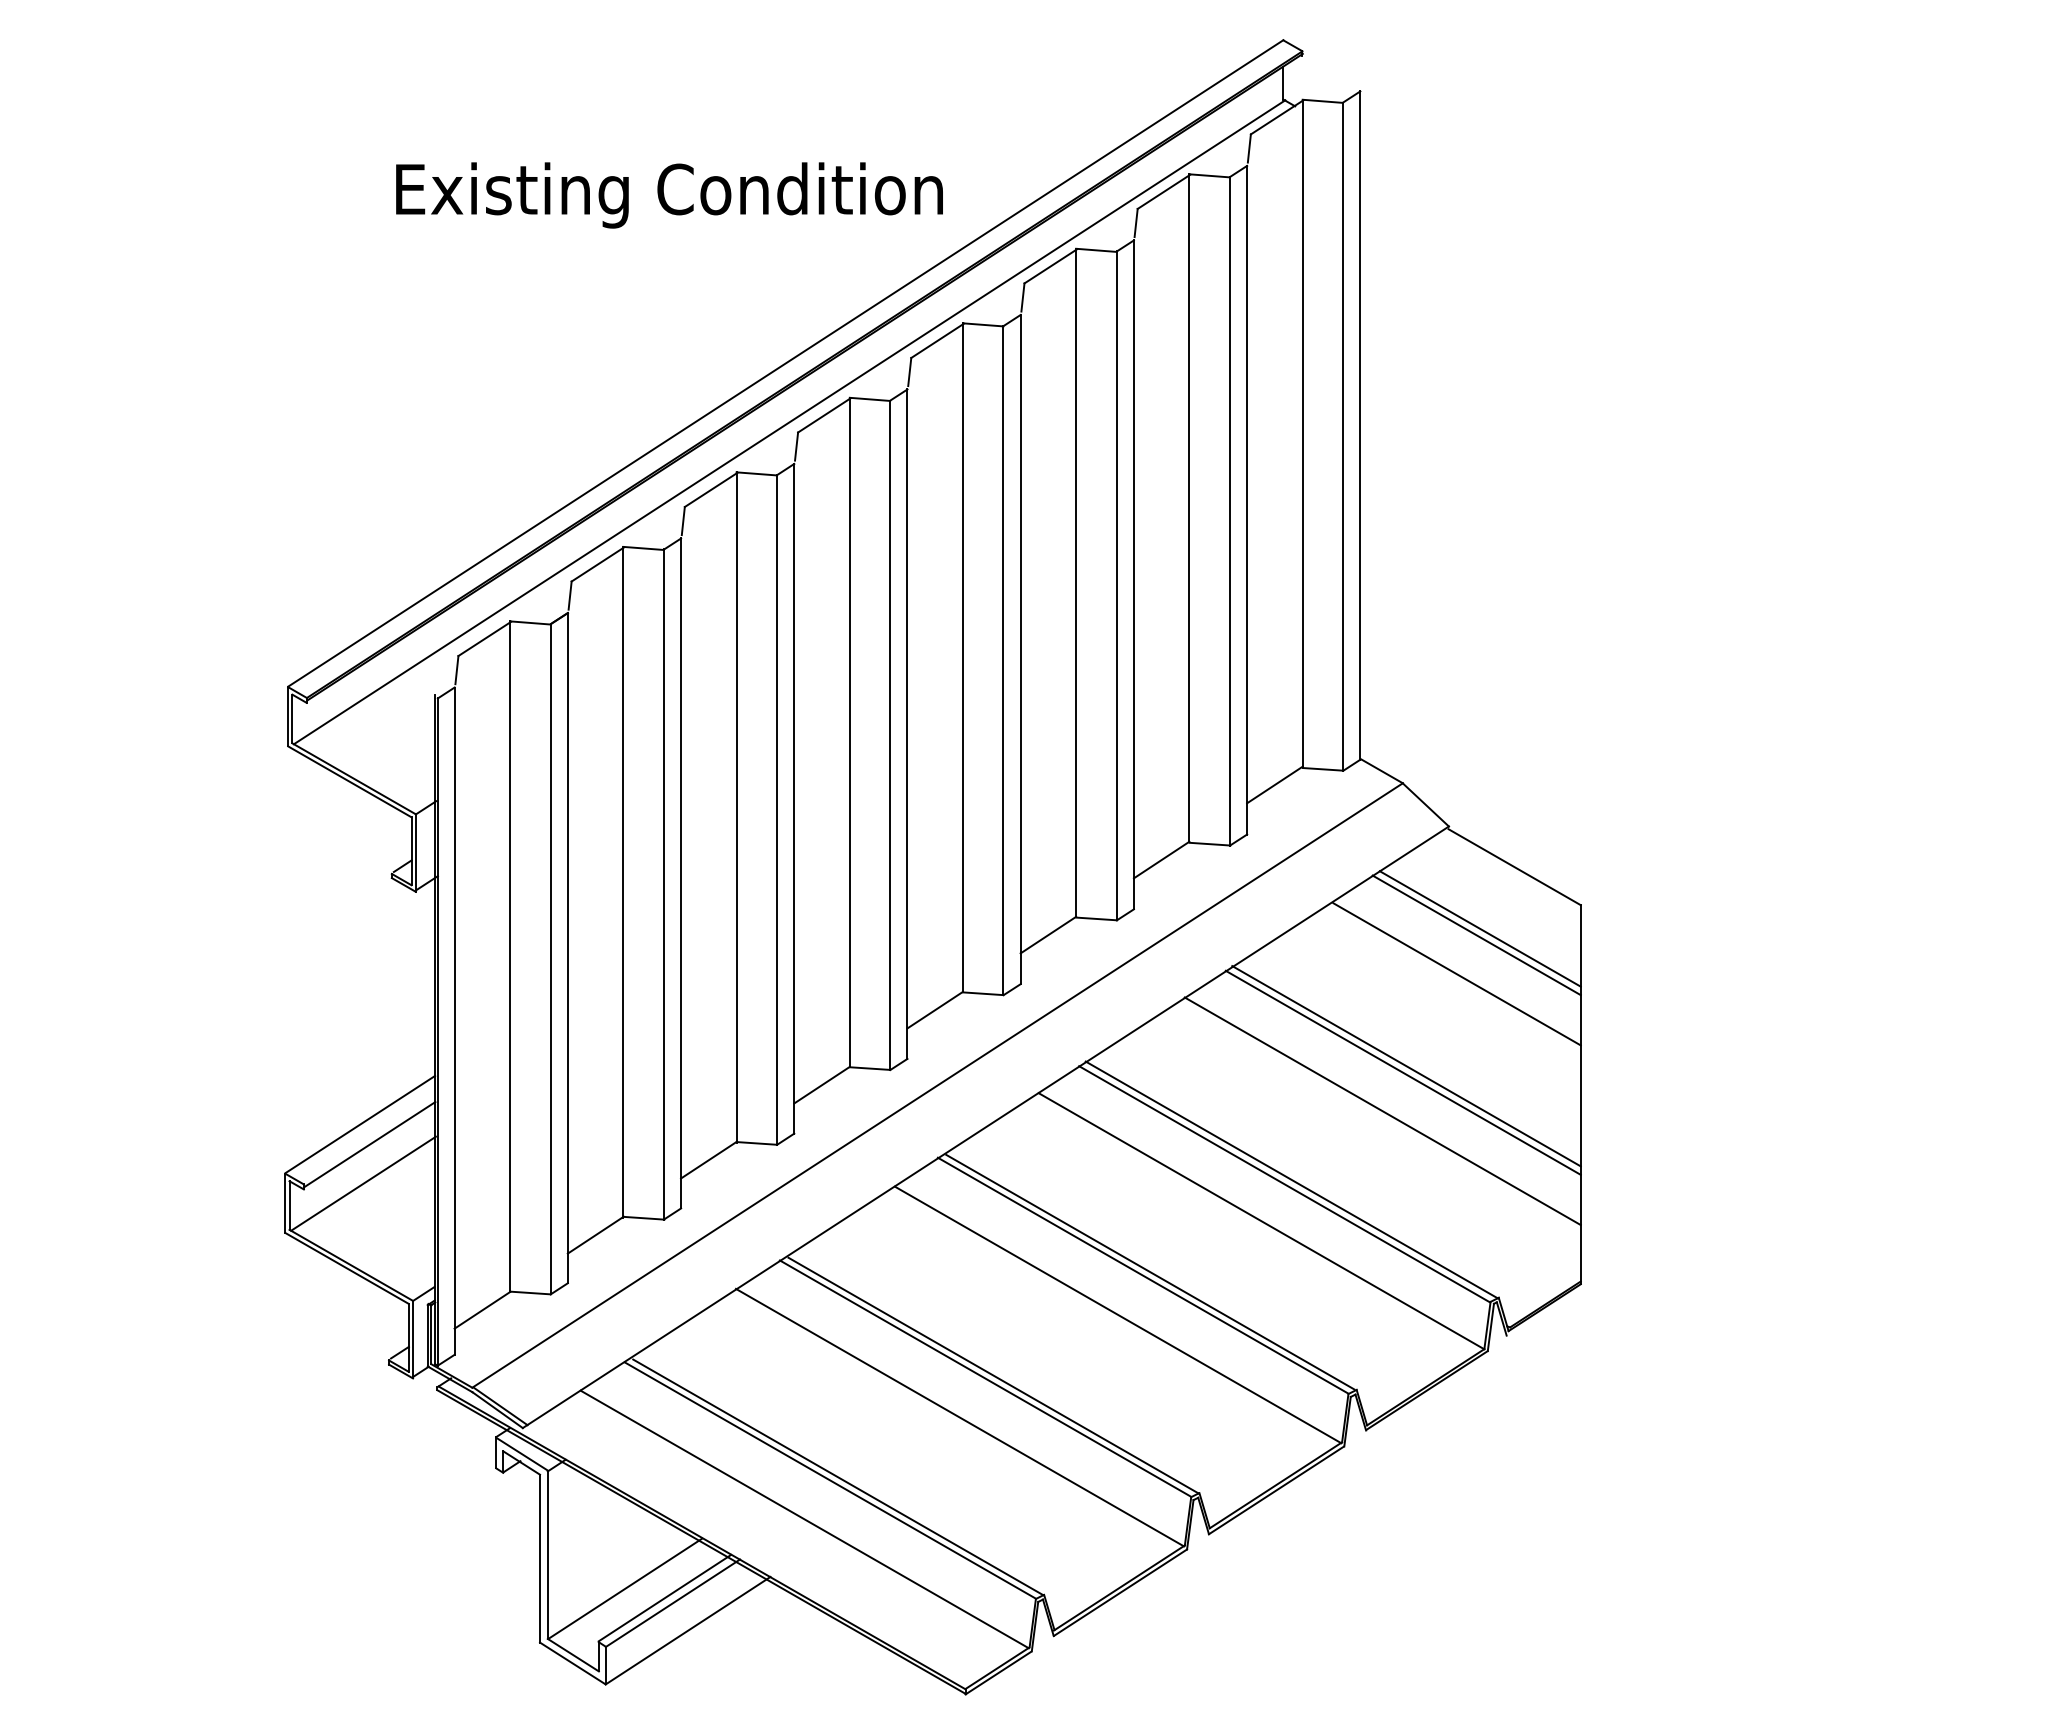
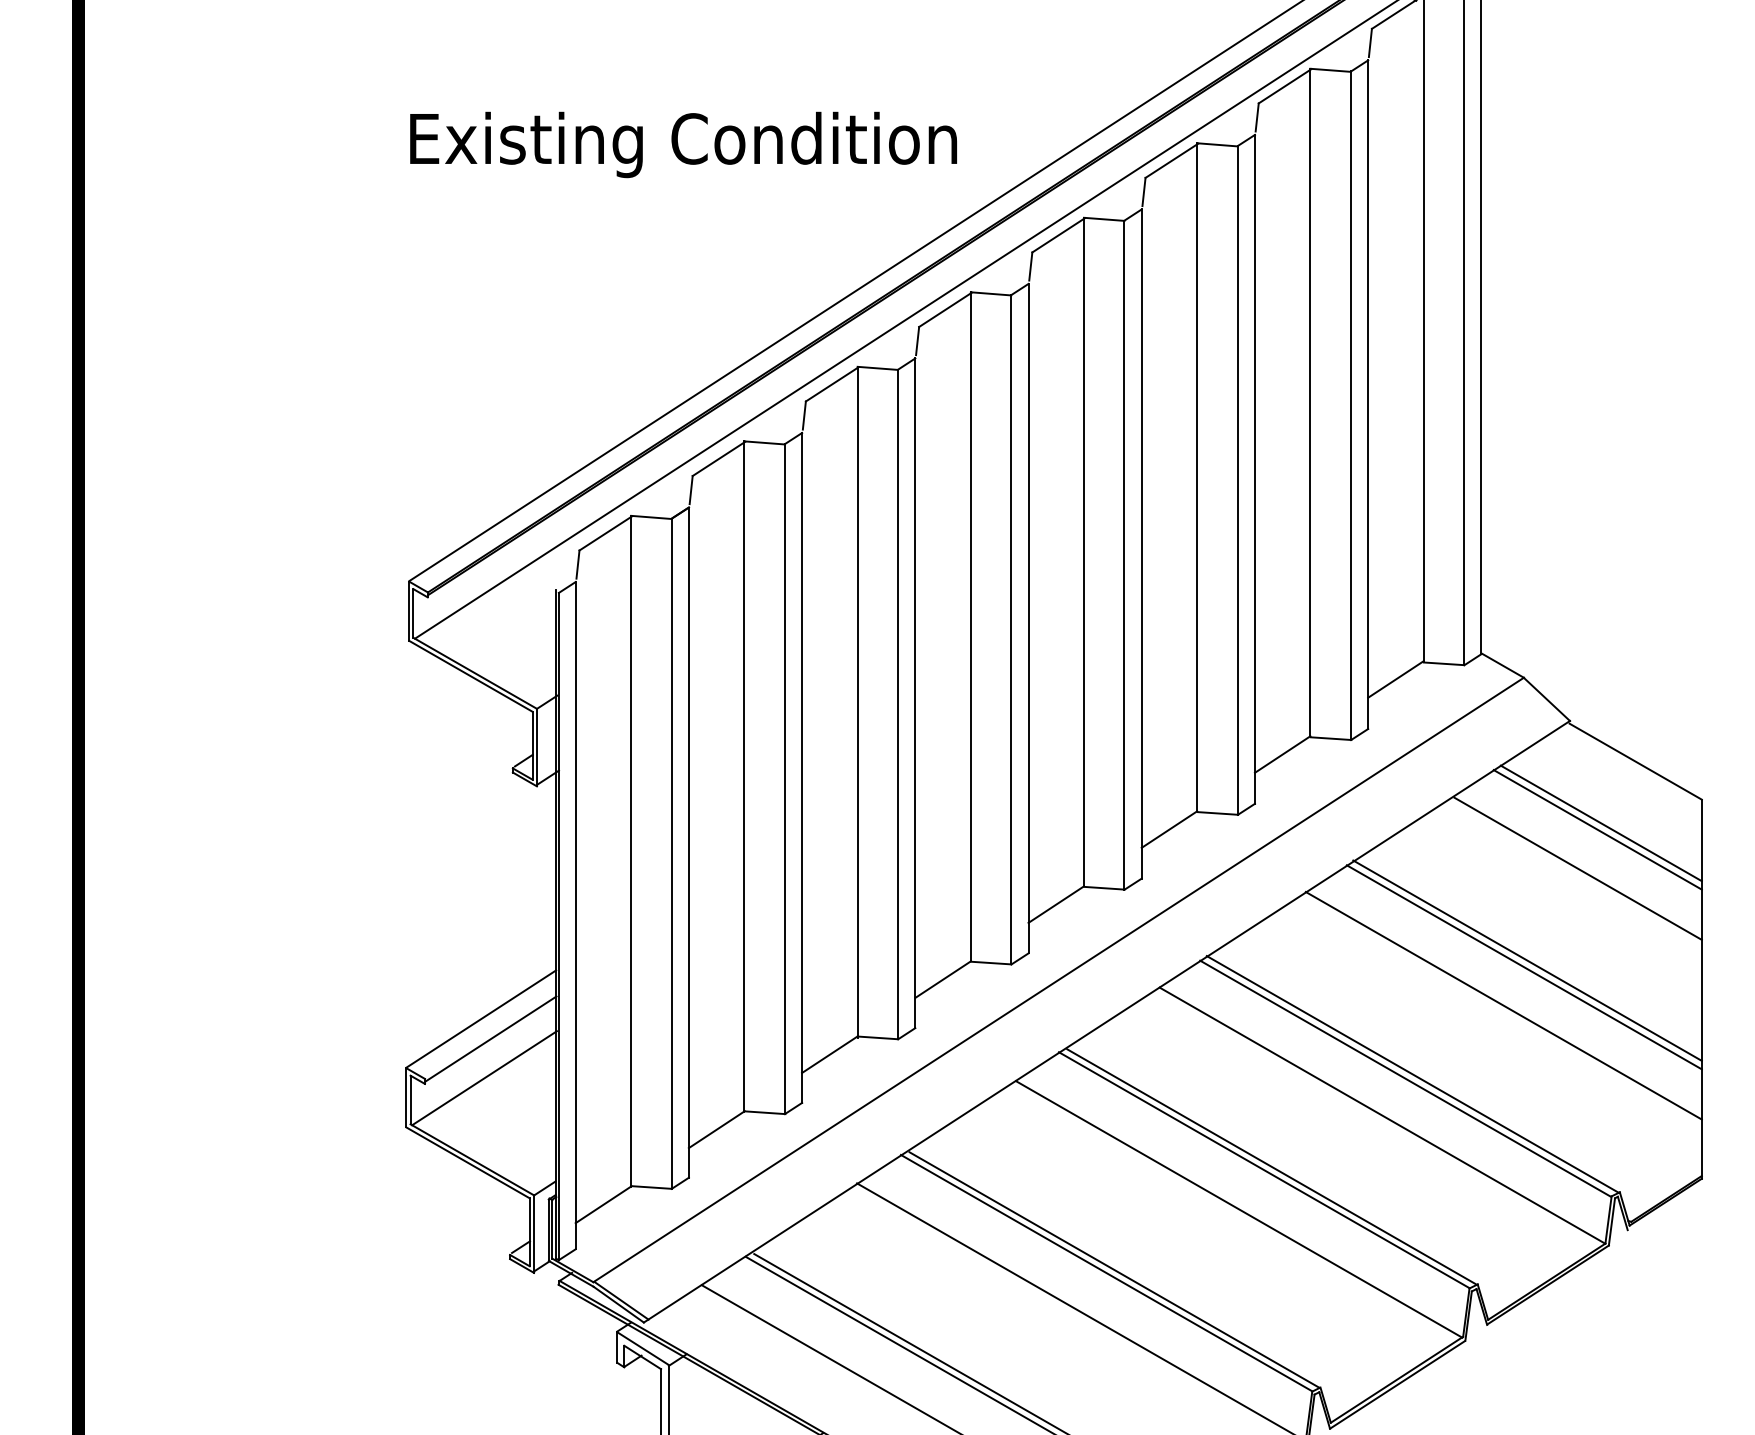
text: (669, 195) -> (683, 144), moved

